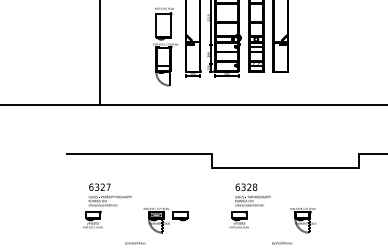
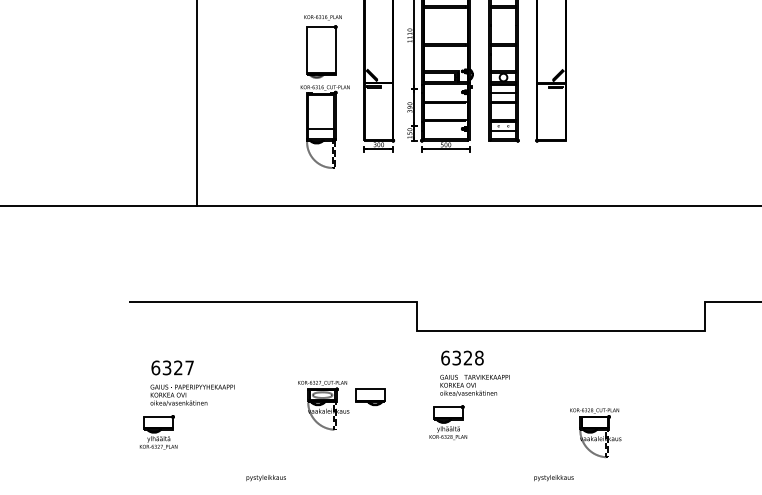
part: (107, 205) -> (187, 403), moved
part: (249, 205) -> (468, 393), moved
part: (165, 220) -> (340, 405), moved

